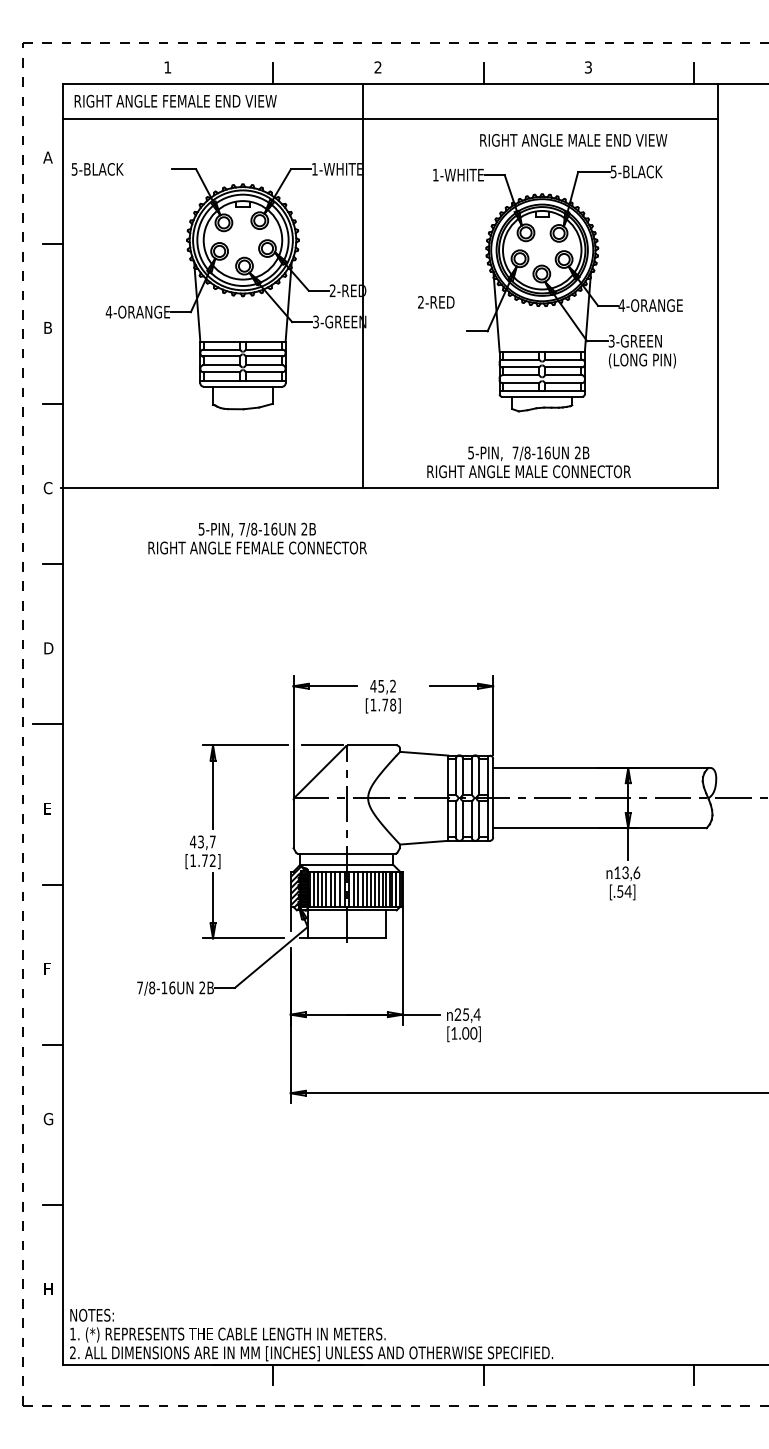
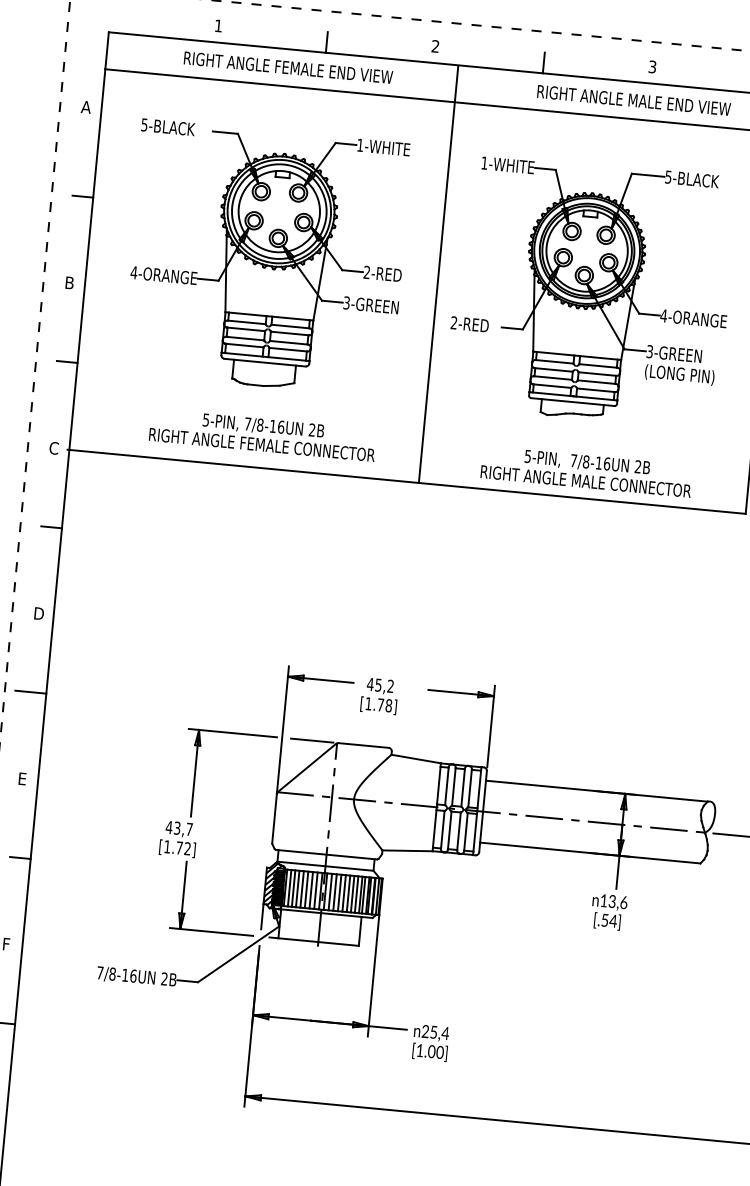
text: (175, 100) -> (288, 66), moved
text: (573, 140) -> (633, 100), moved
text: (97, 169) -> (168, 127), moved
line: (362, 286) -> (438, 274), moved
text: (436, 302) -> (470, 324), moved
text: (528, 462) -> (586, 471), moved
text: (257, 538) -> (262, 435), moved

